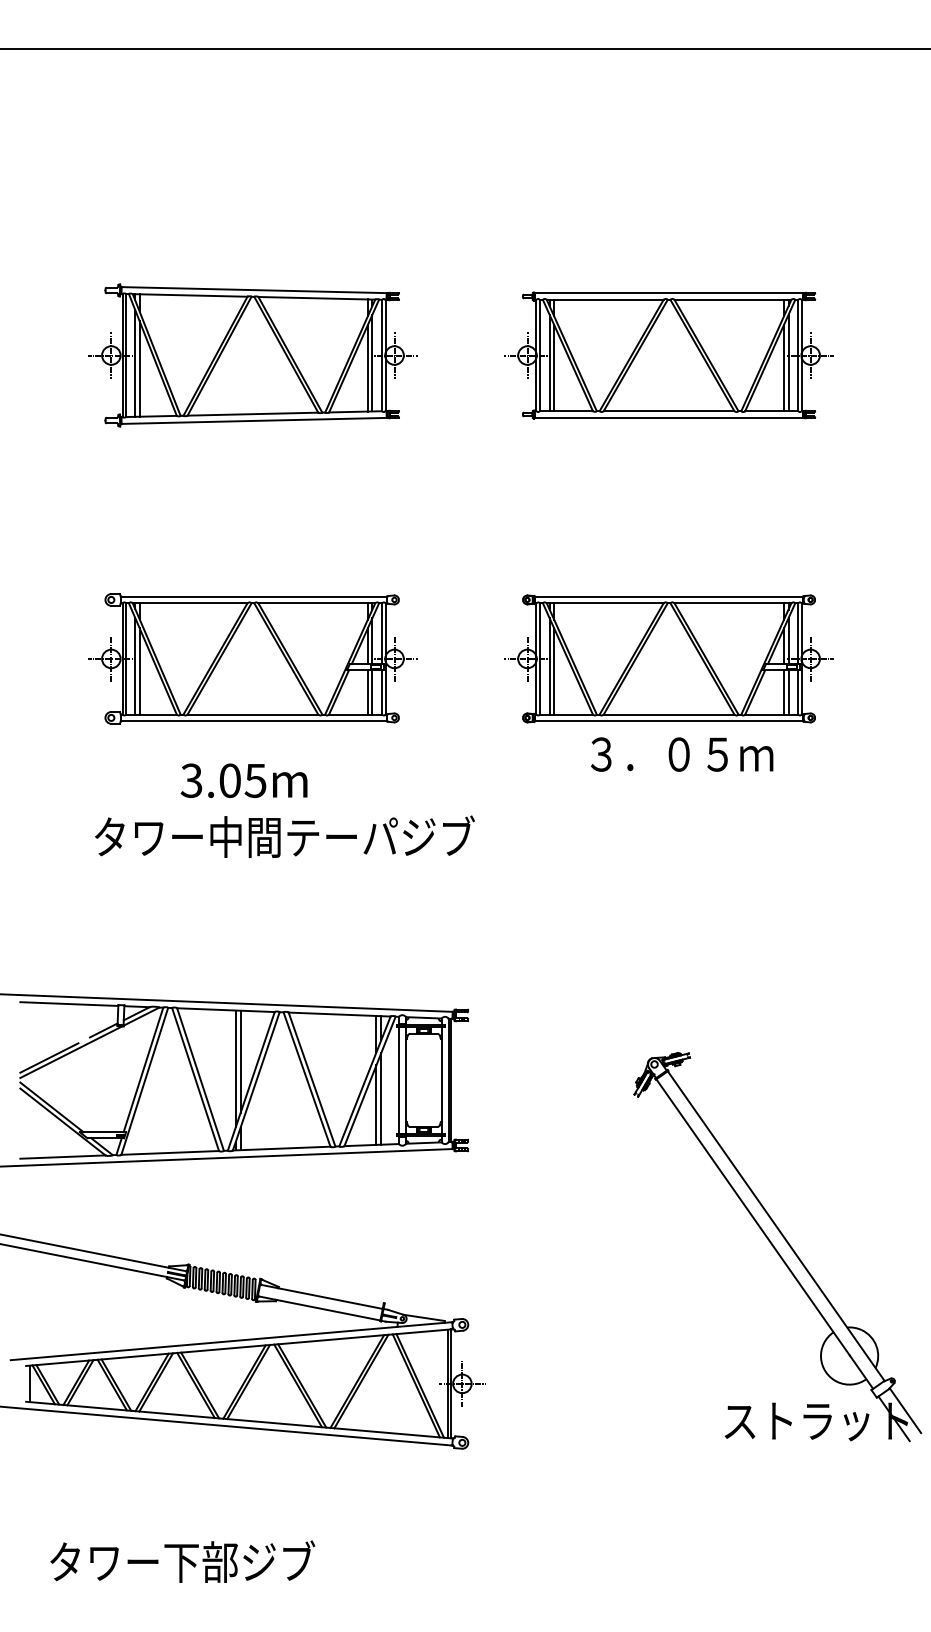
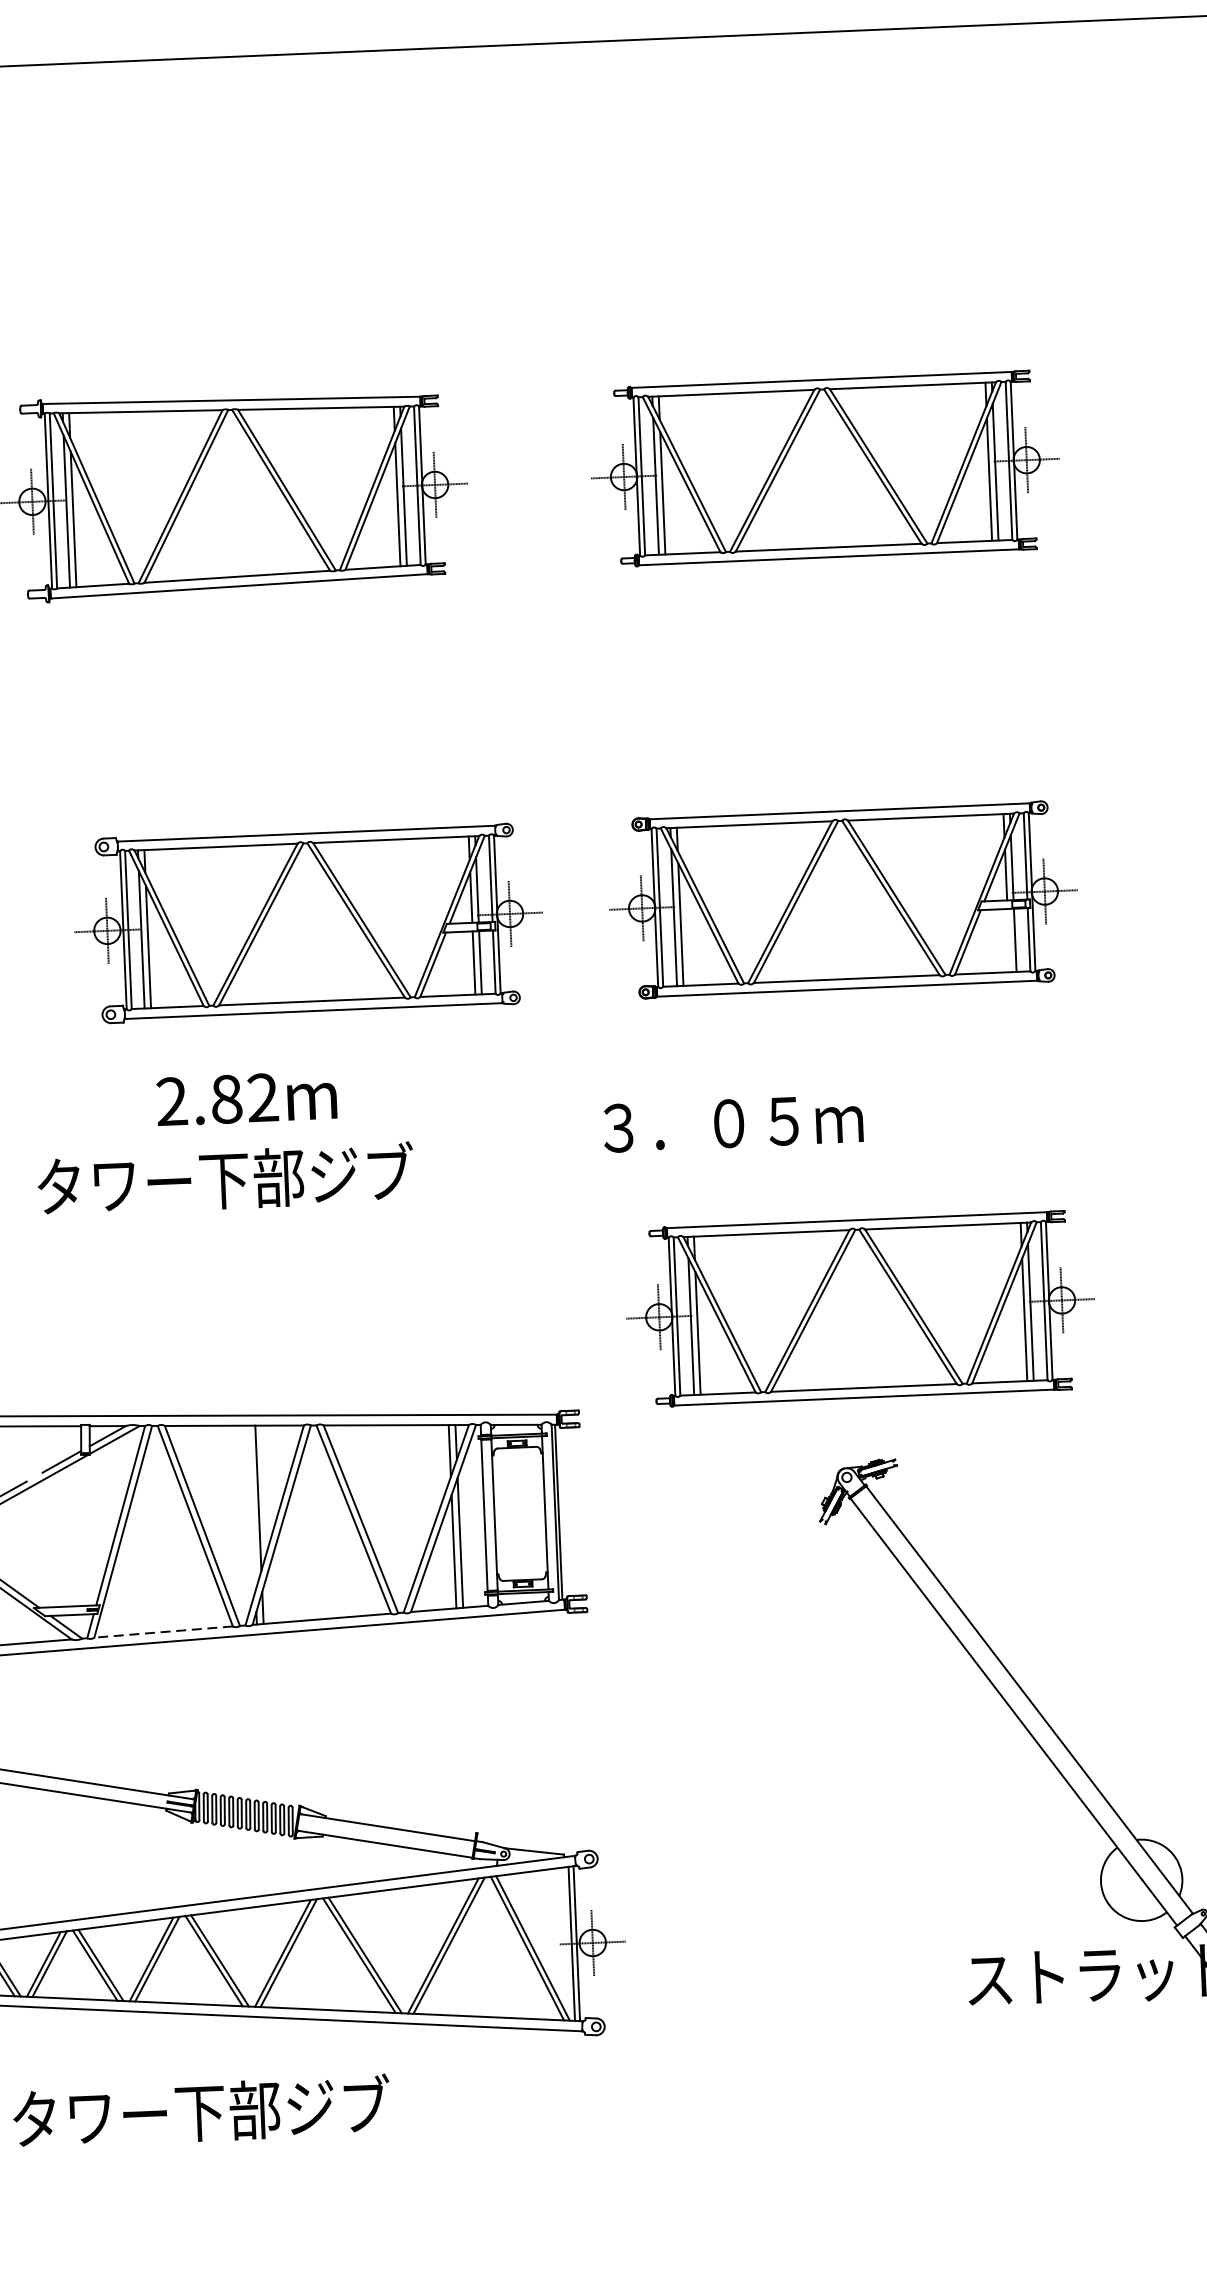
part: (252, 658) -> (308, 921), moved
line: (783, 692) -> (1008, 940), removed
text: (682, 754) -> (733, 1123), moved
text: (223, 780) -> (217, 1099), 3.05m -> 2.82m
text: (341, 836) -> (388, 1171), タワー中間テーパジブ -> タワー下部ジブ
part: (668, 946) -> (859, 1308), added
line: (235, 1068) -> (251, 1508), removed
line: (170, 1152) -> (164, 1631), solid -> dashed
text: (182, 1561) -> (201, 2111), moved

